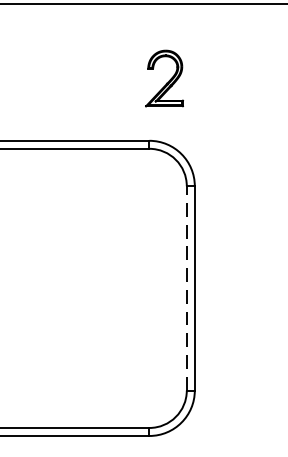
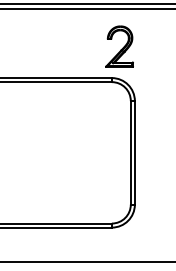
part: (164, 78) -> (119, 46), size x1.43
line: (186, 287) -> (130, 152), dashed -> solid

